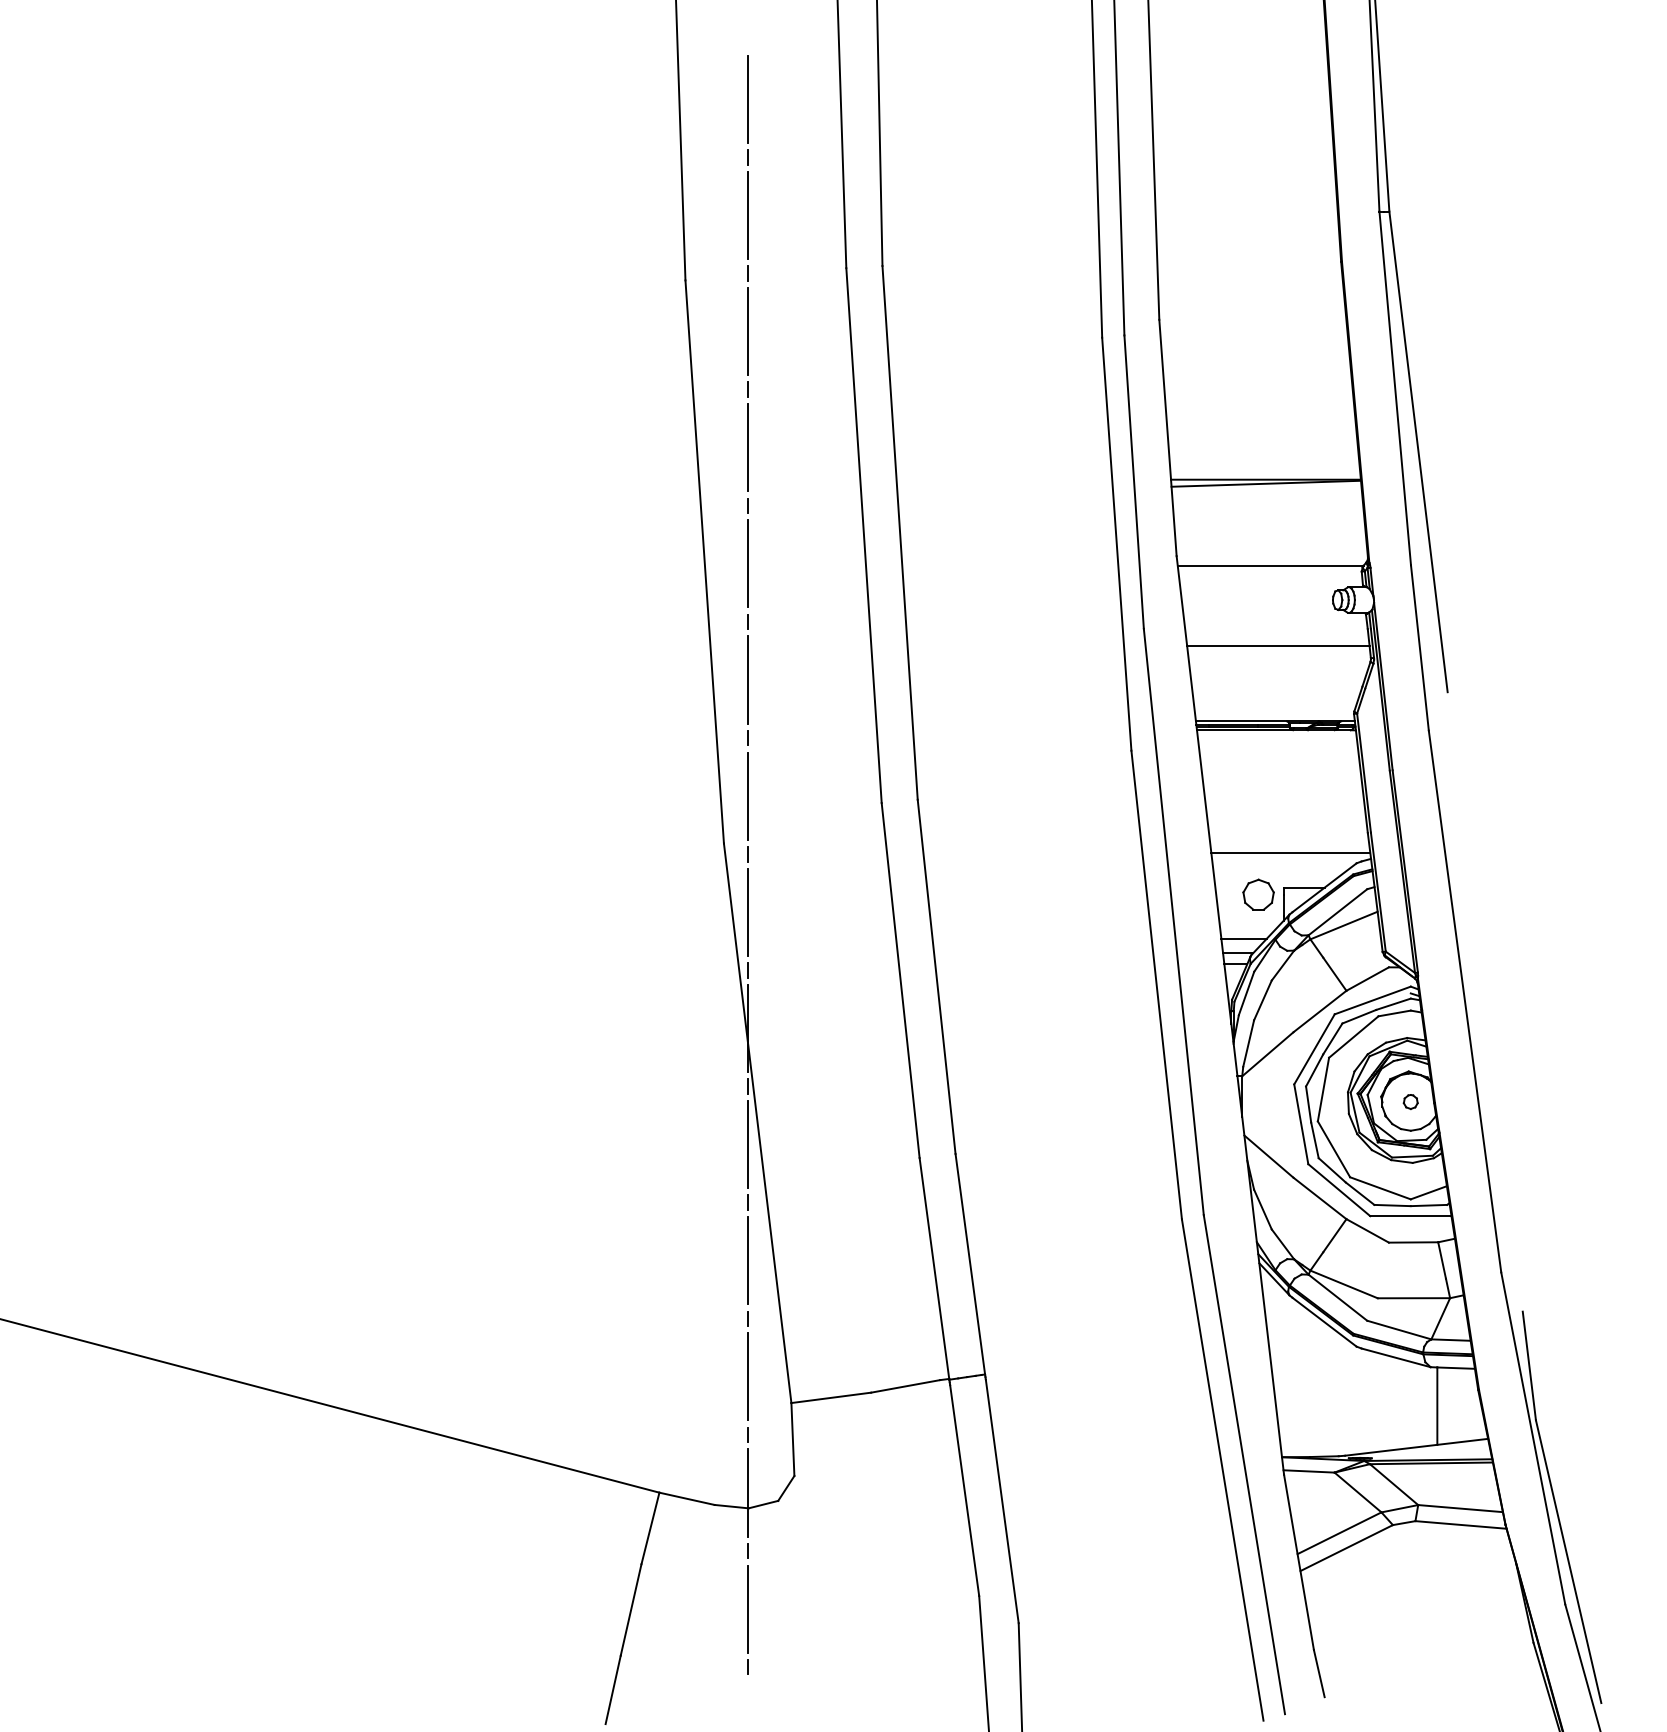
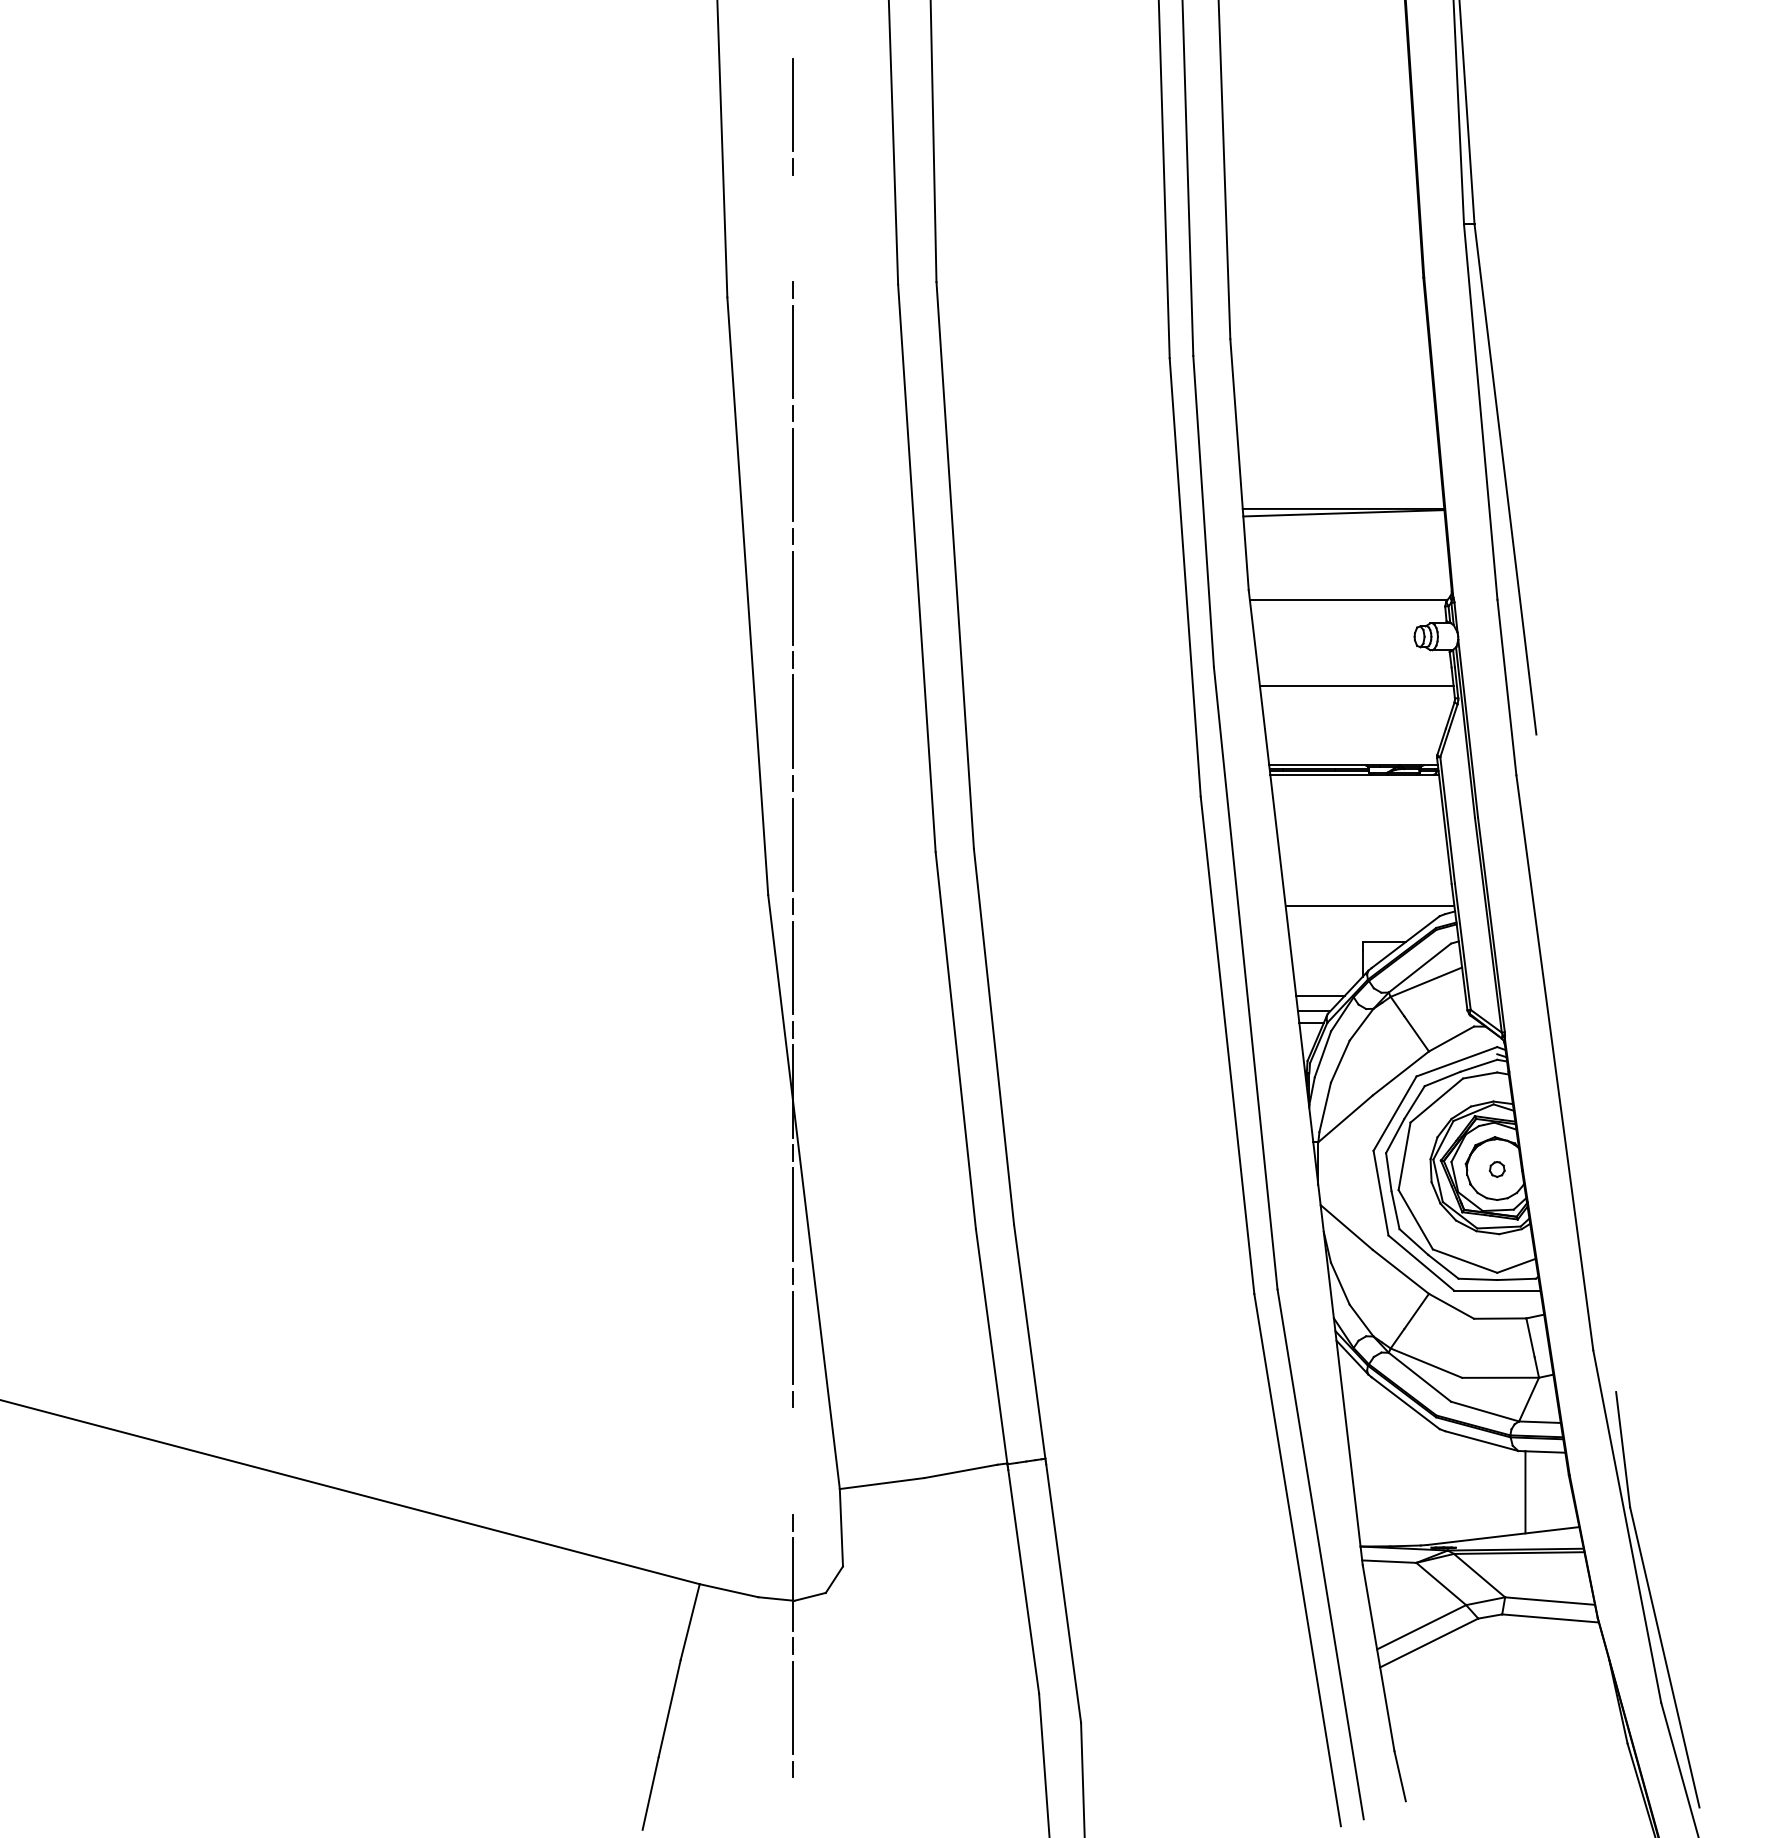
line: (747, 215) -> (793, 228), removed
part: (1258, 894) -> (1335, 949), removed
line: (747, 1377) -> (793, 1461), removed

